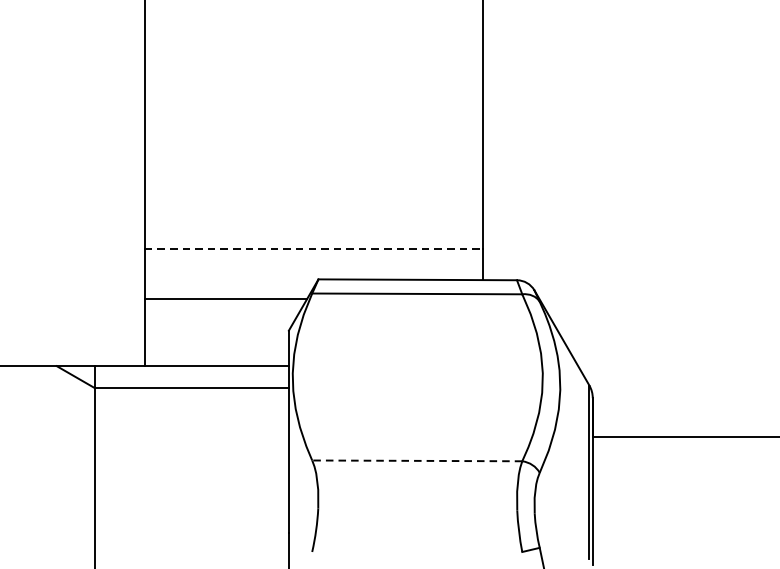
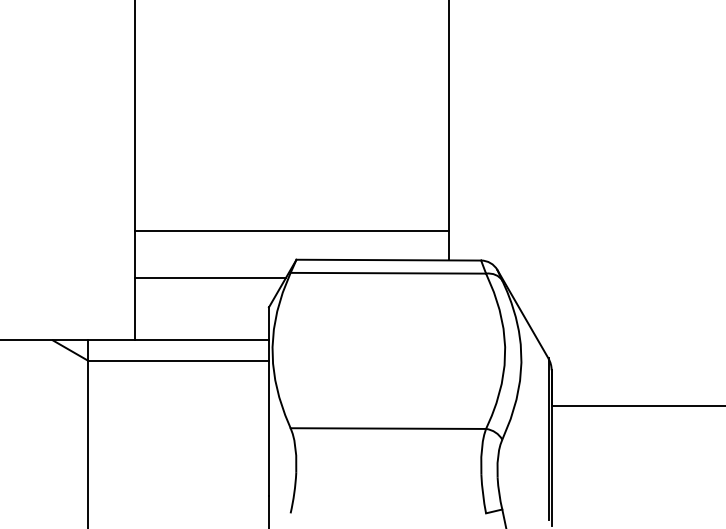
line: (314, 249) -> (292, 231), dashed -> solid
line: (417, 460) -> (388, 428), dashed -> solid

